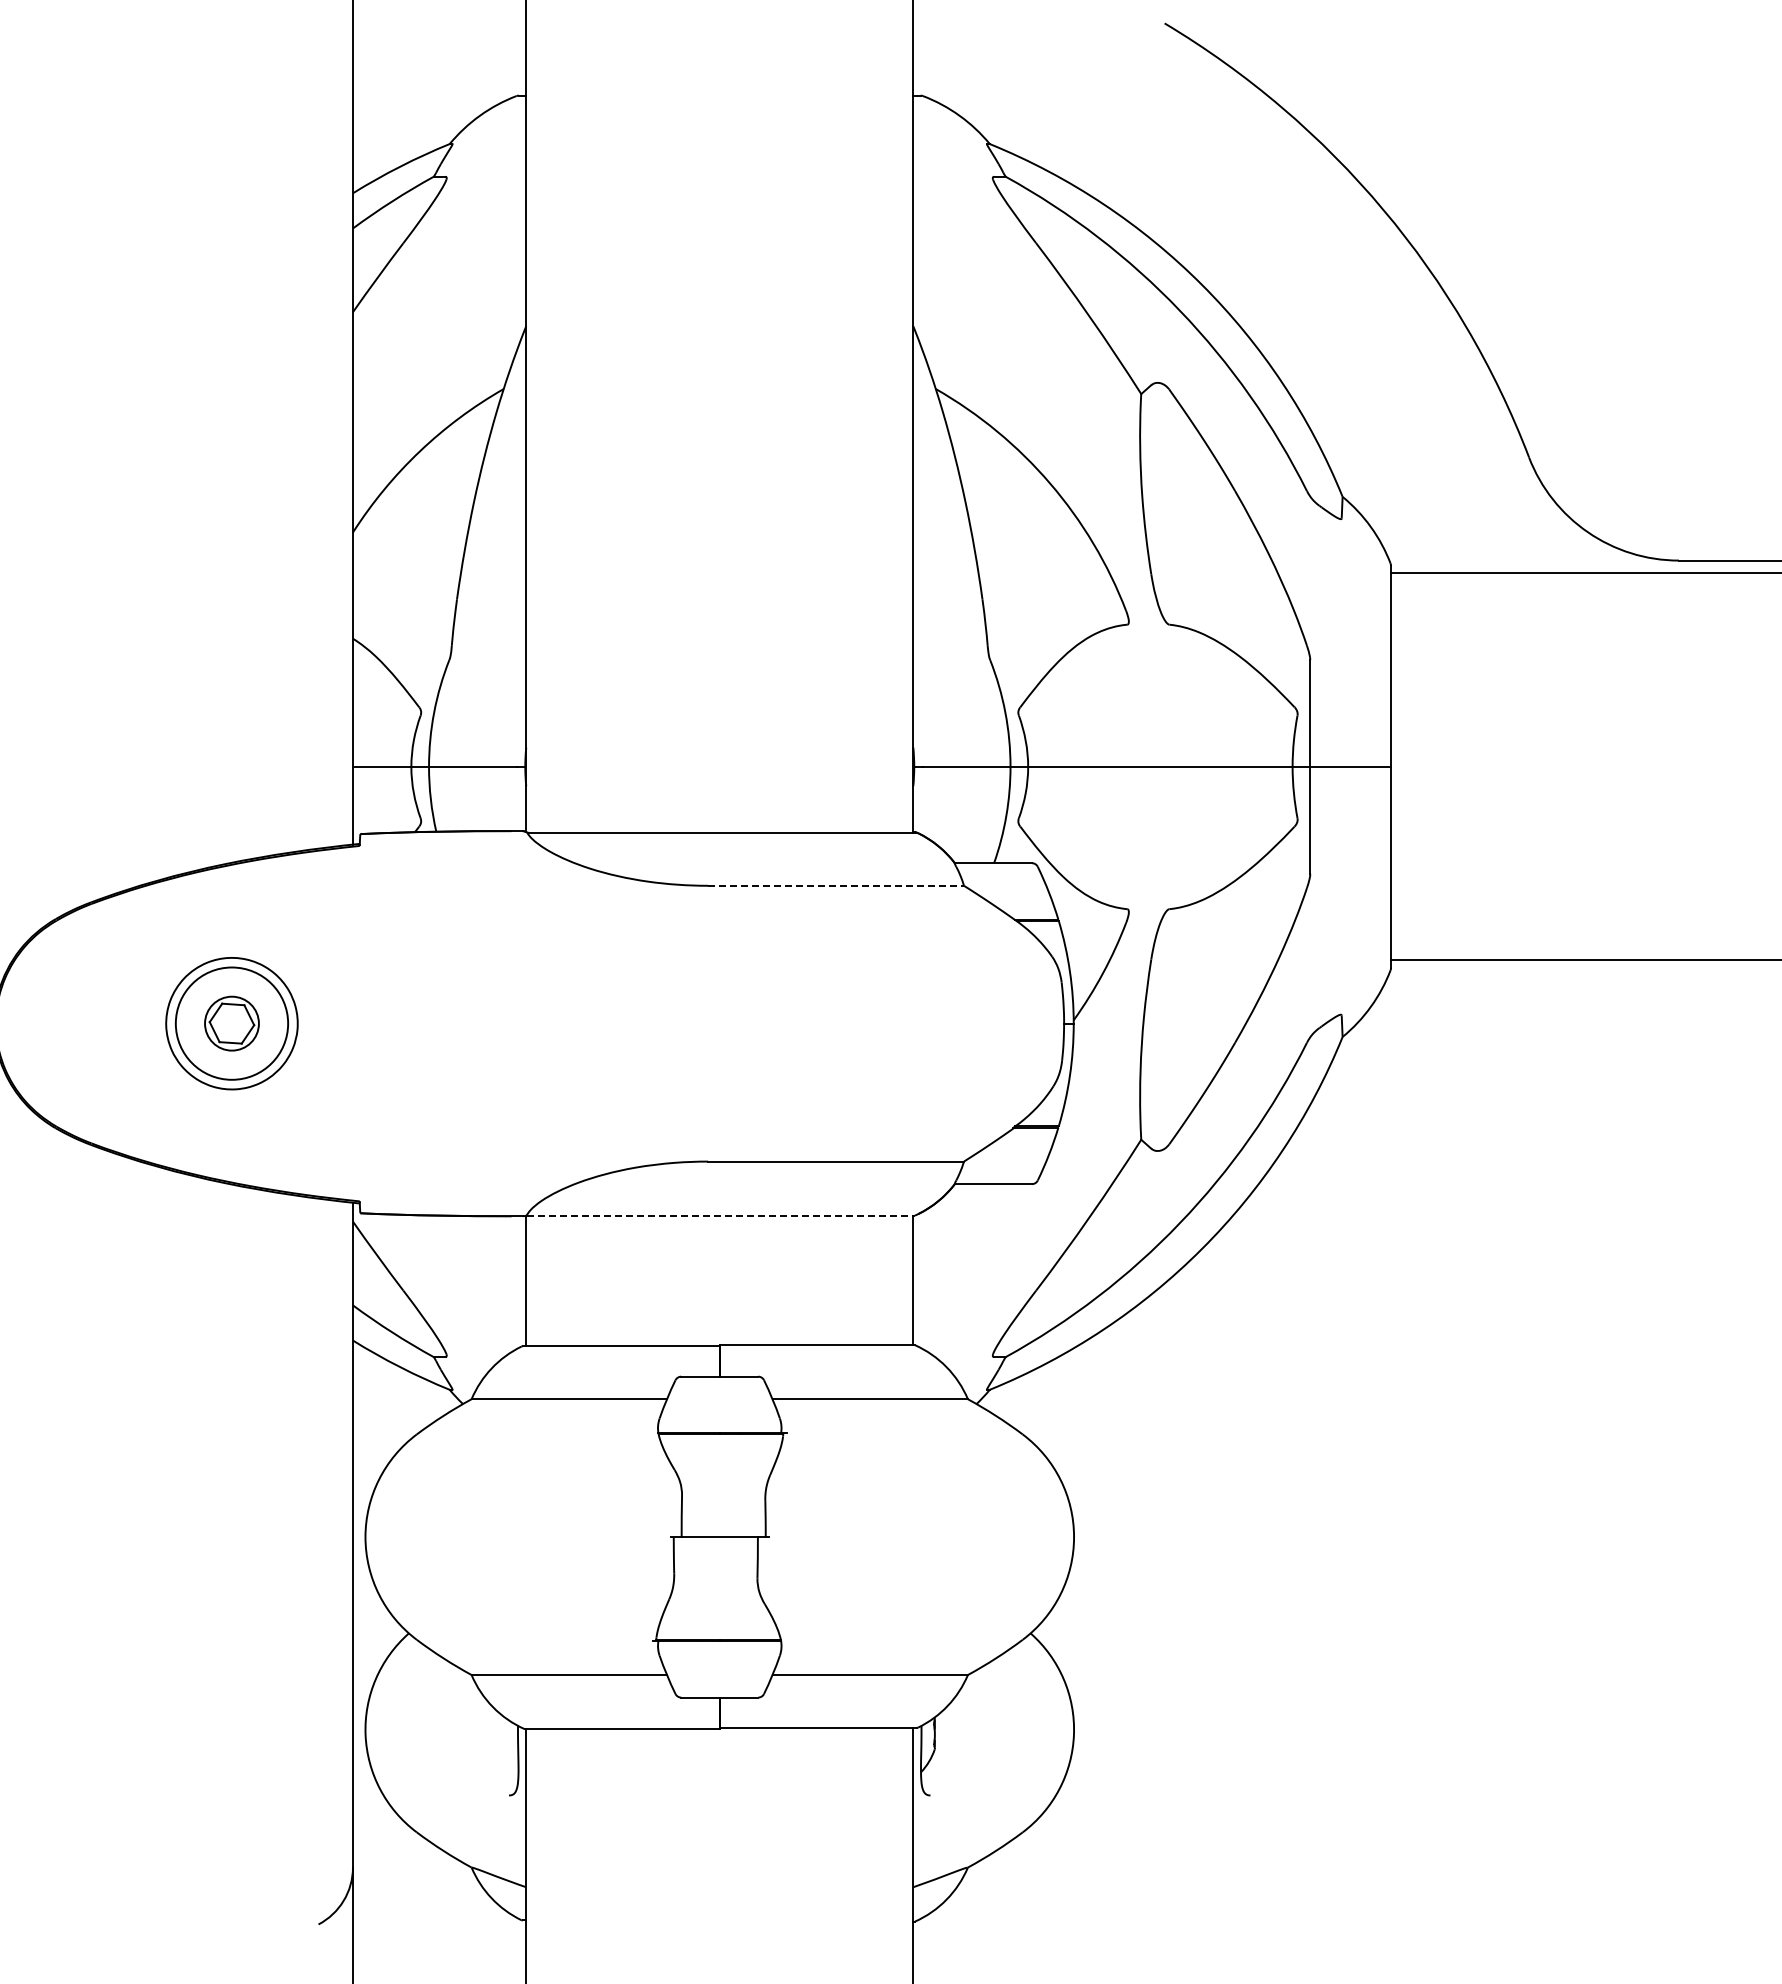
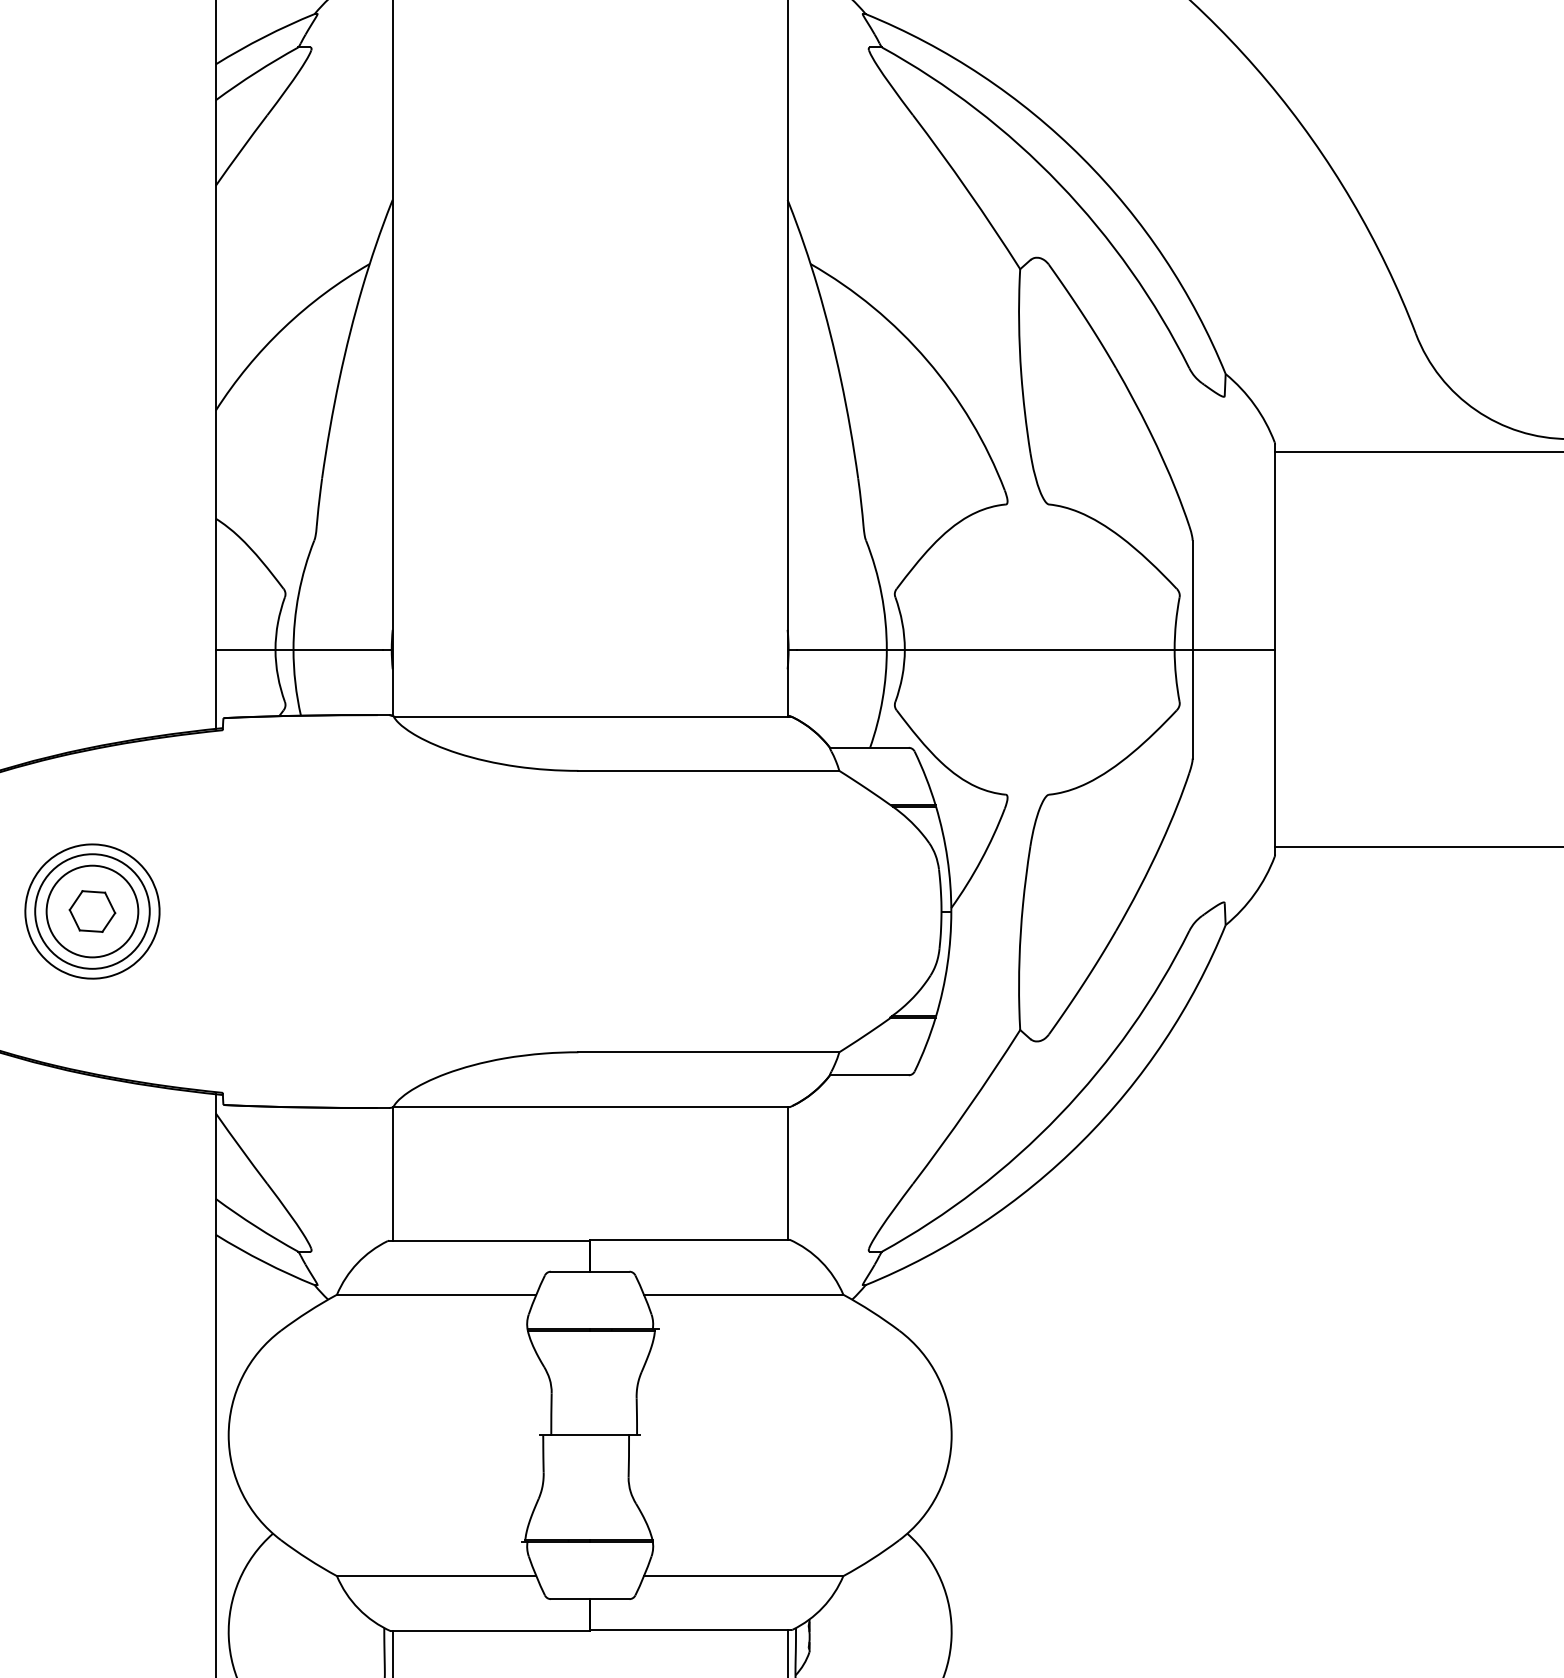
line: (836, 885) -> (709, 770), dashed -> solid
circle: (231, 1023) -> (91, 911), size x1.67
line: (721, 1215) -> (591, 1107), dashed -> solid

